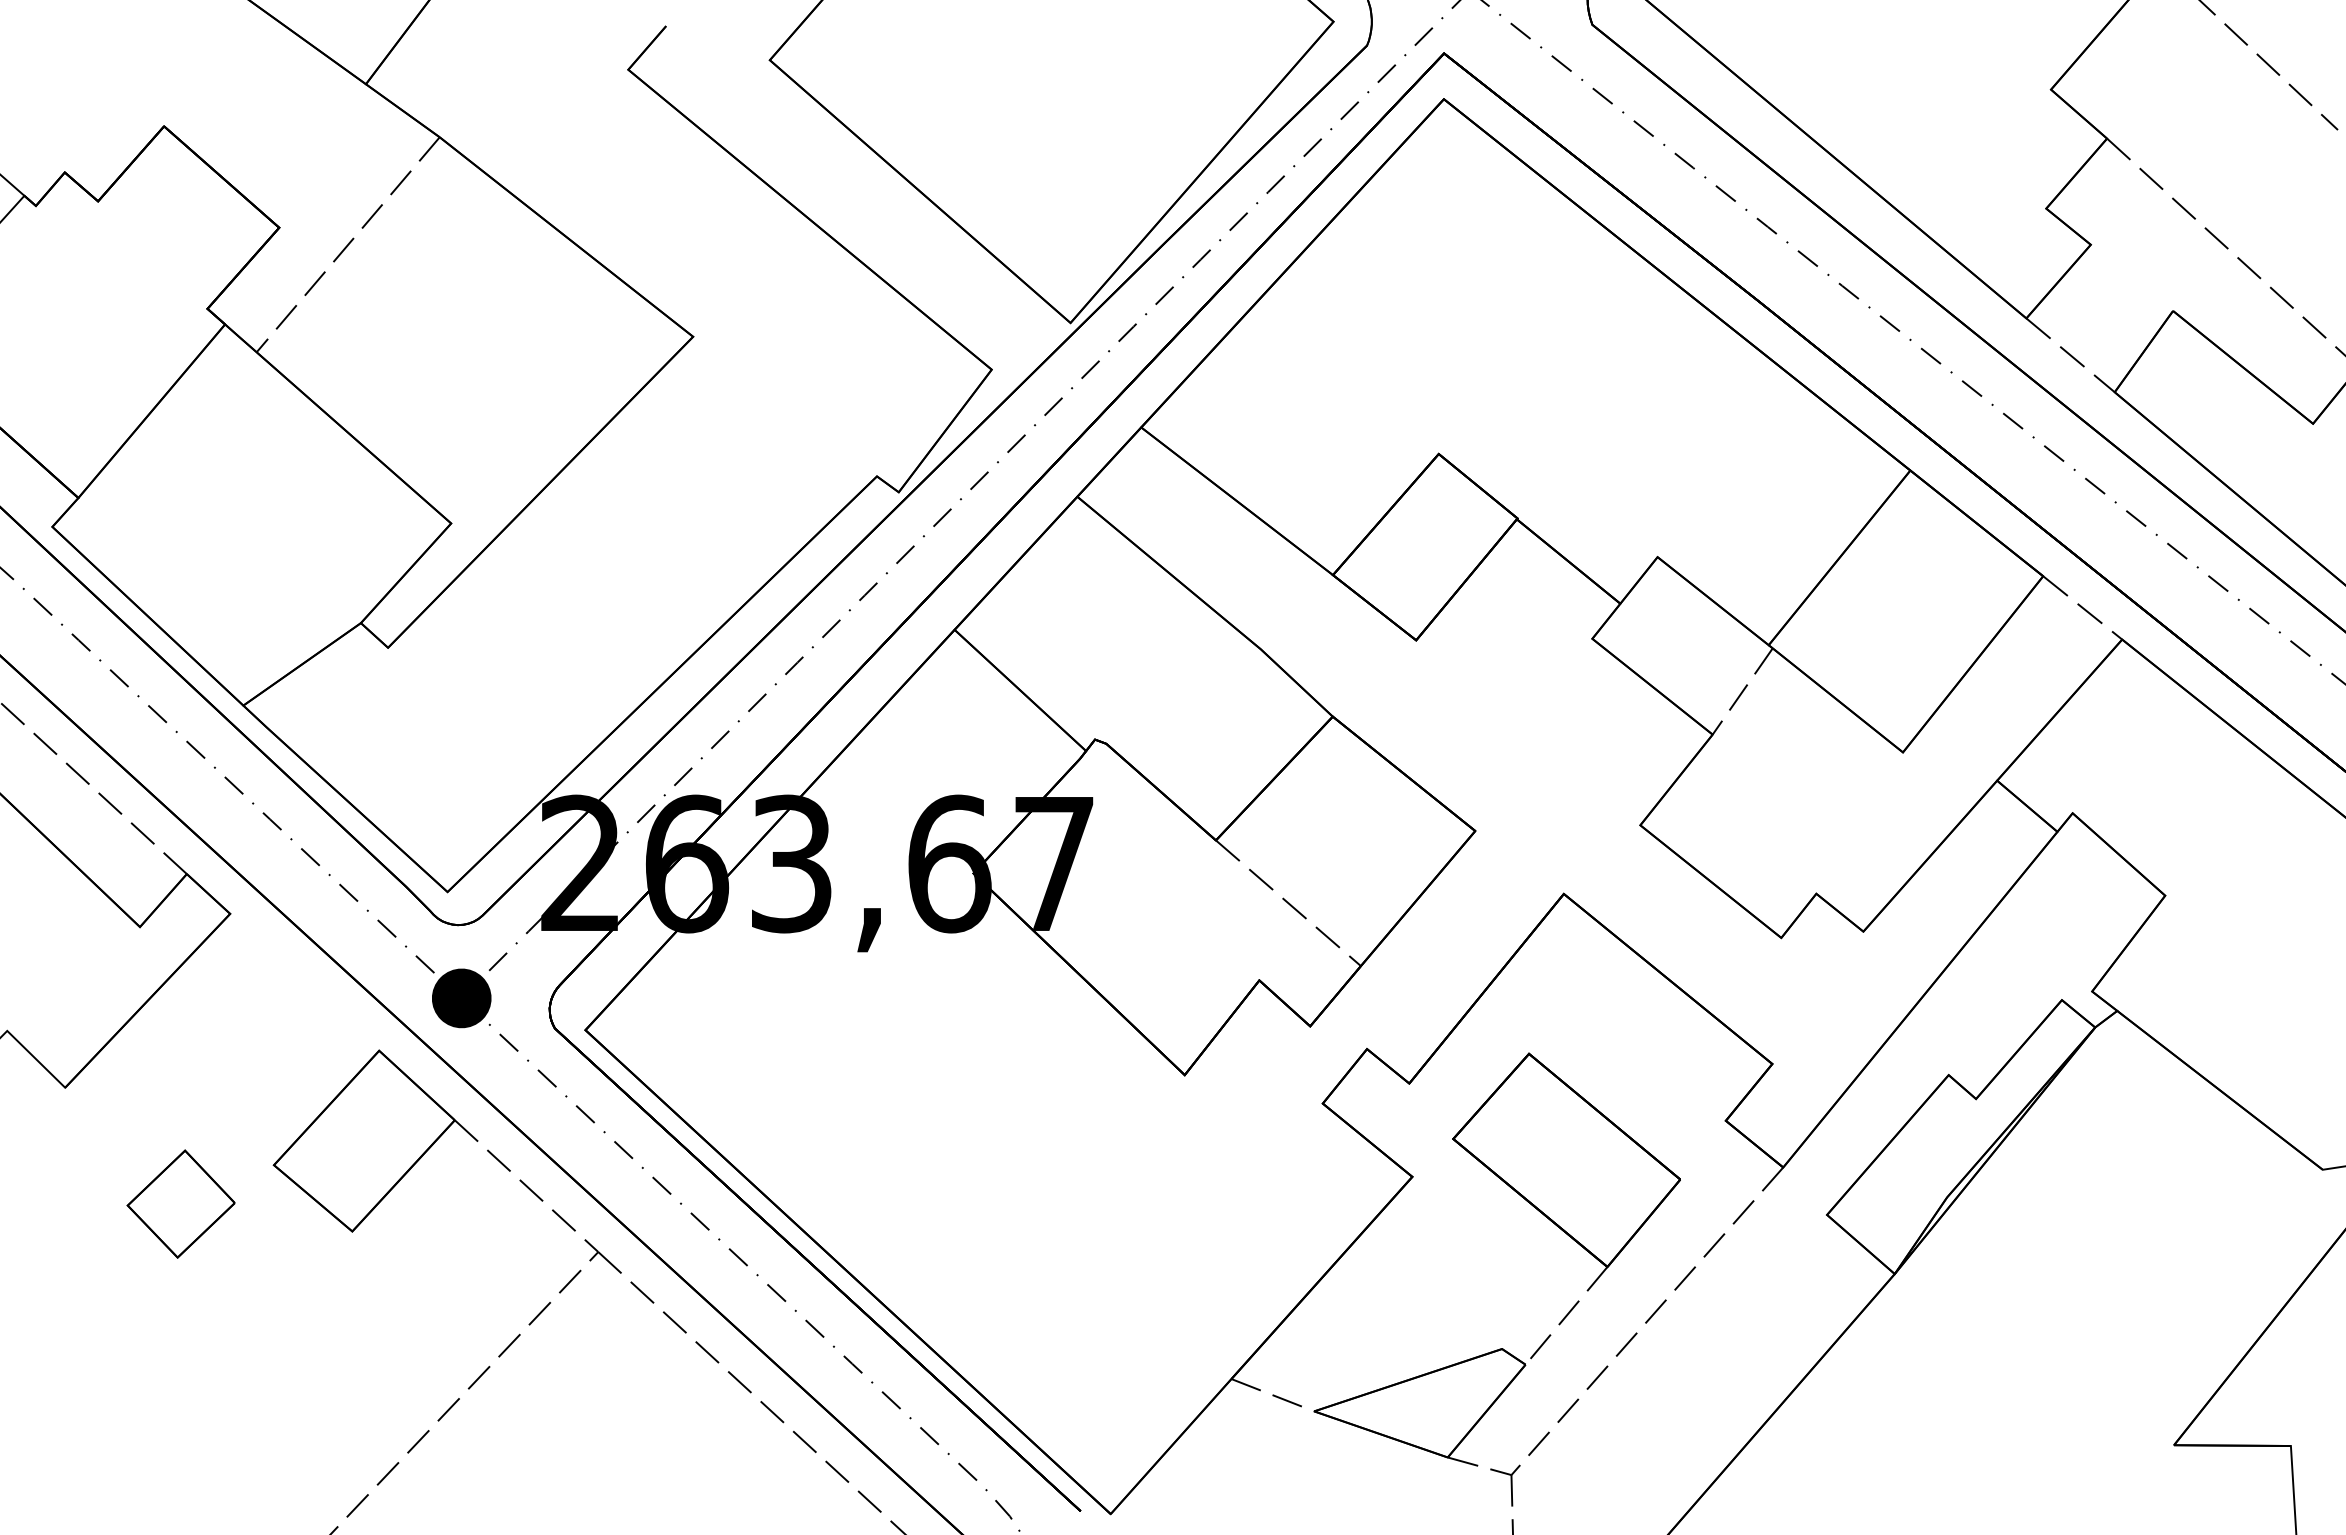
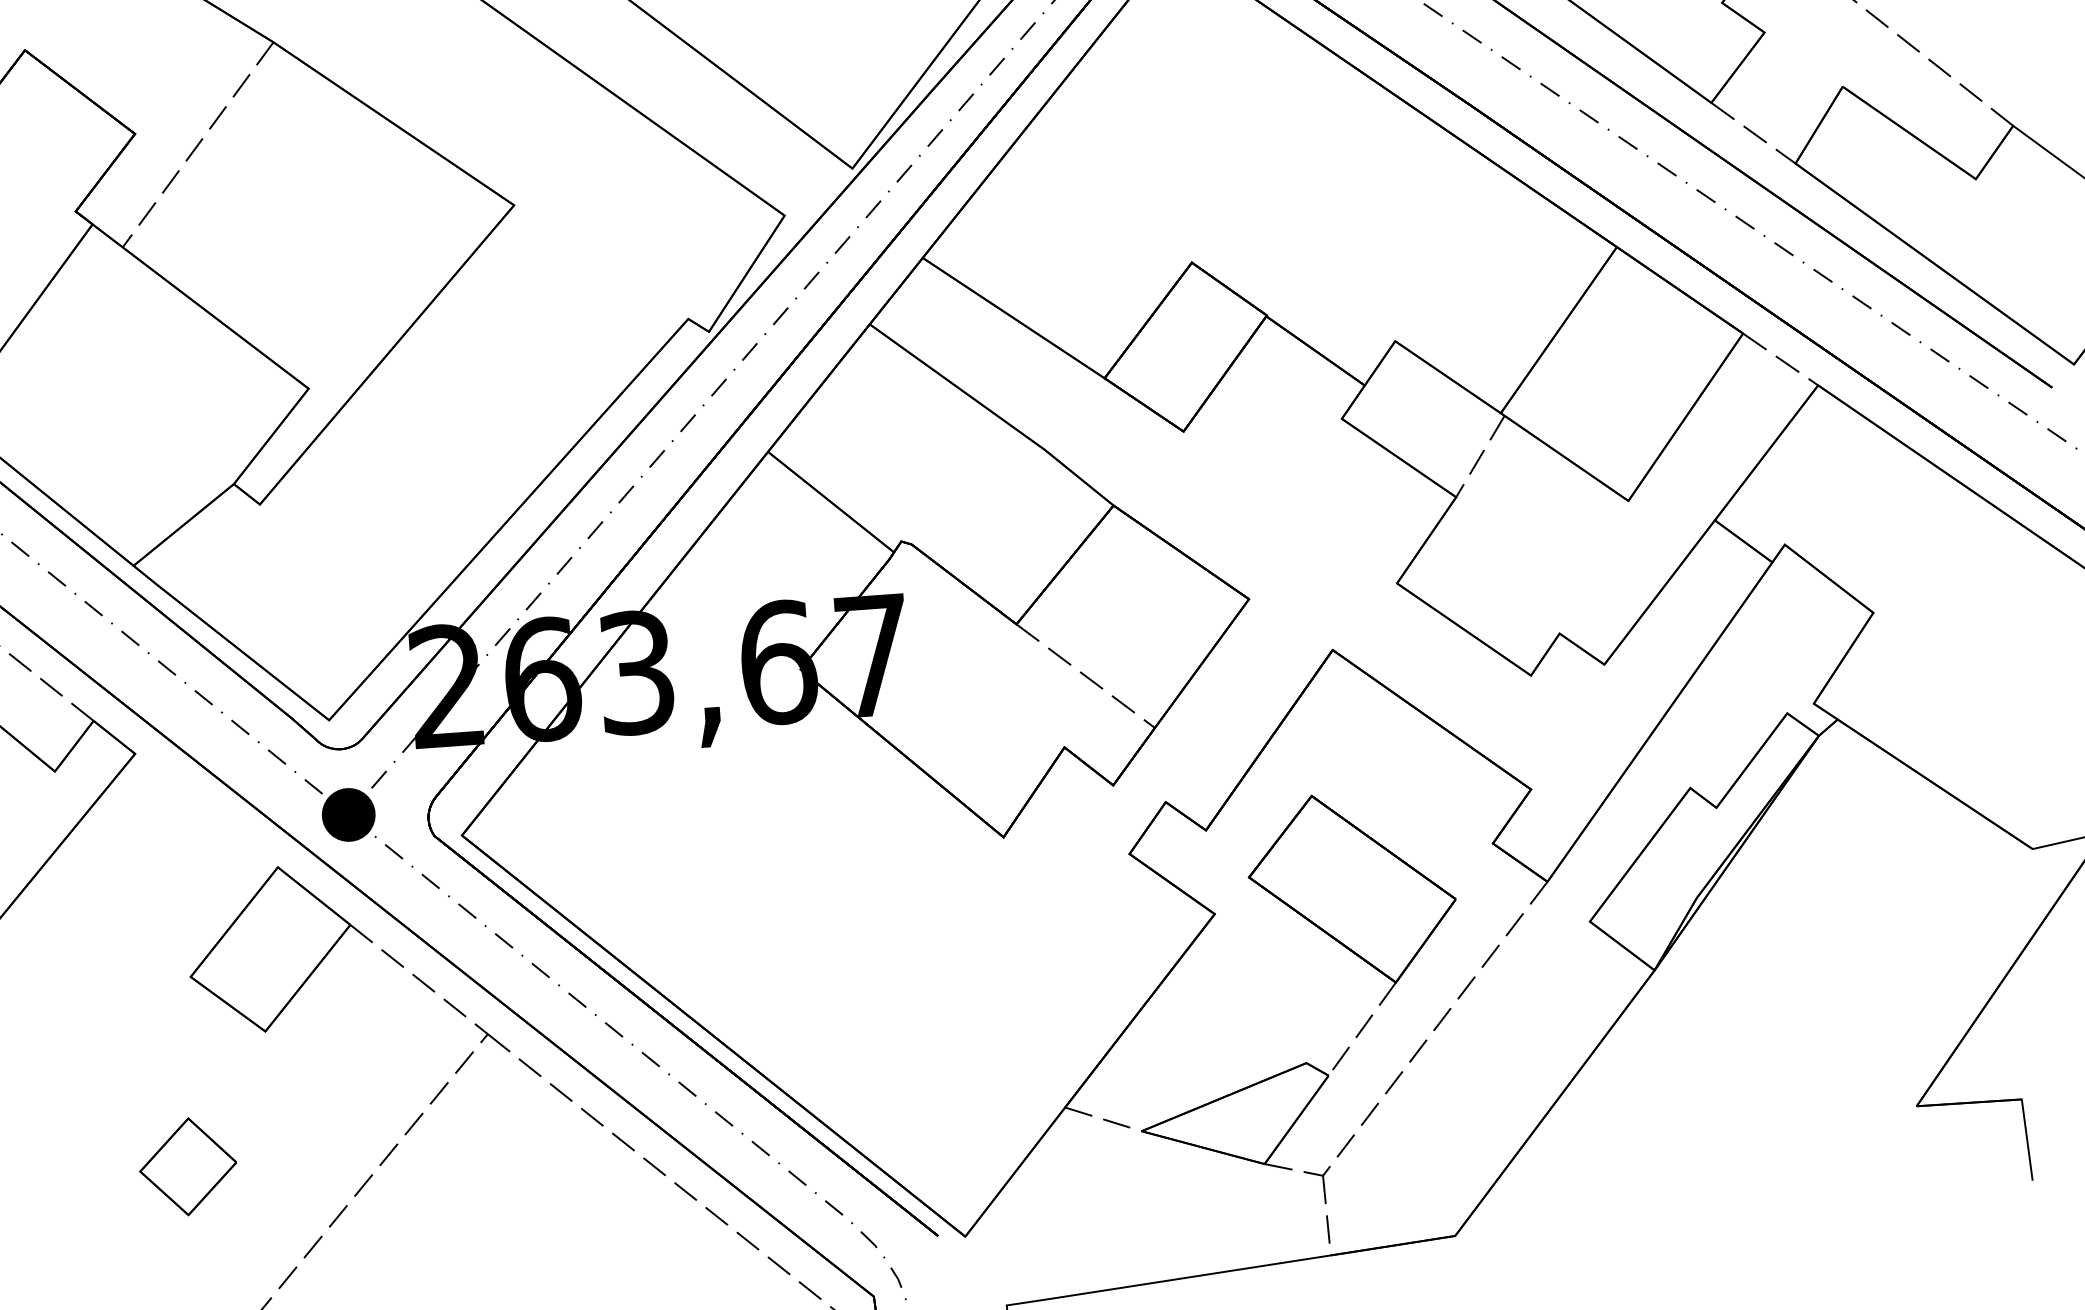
part: (180, 1203) -> (187, 1166), moved

